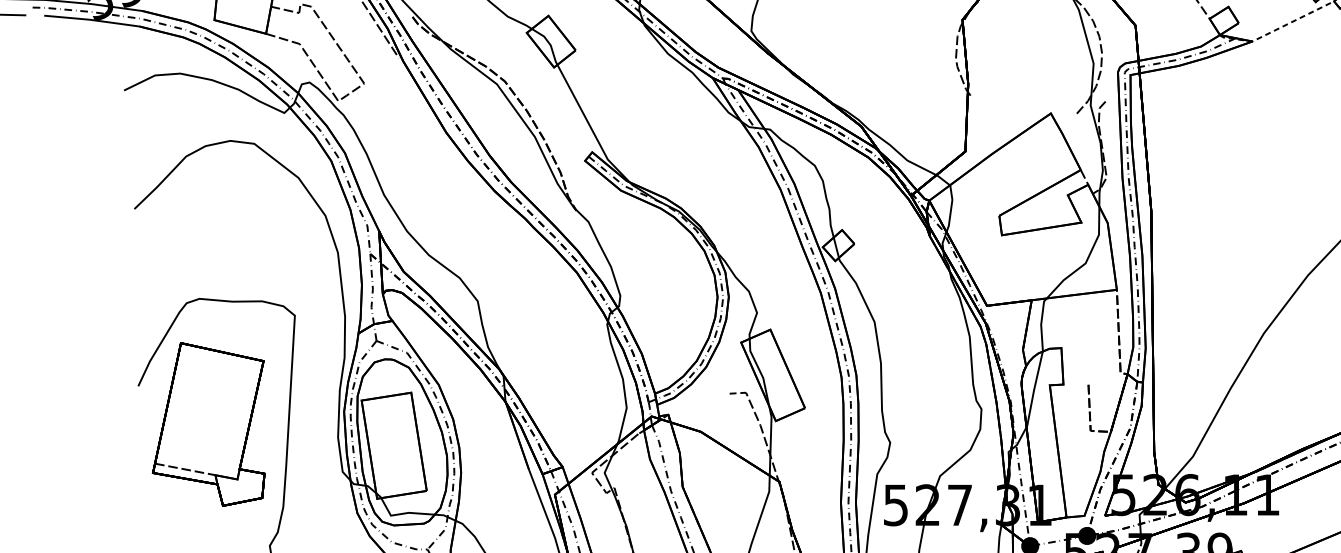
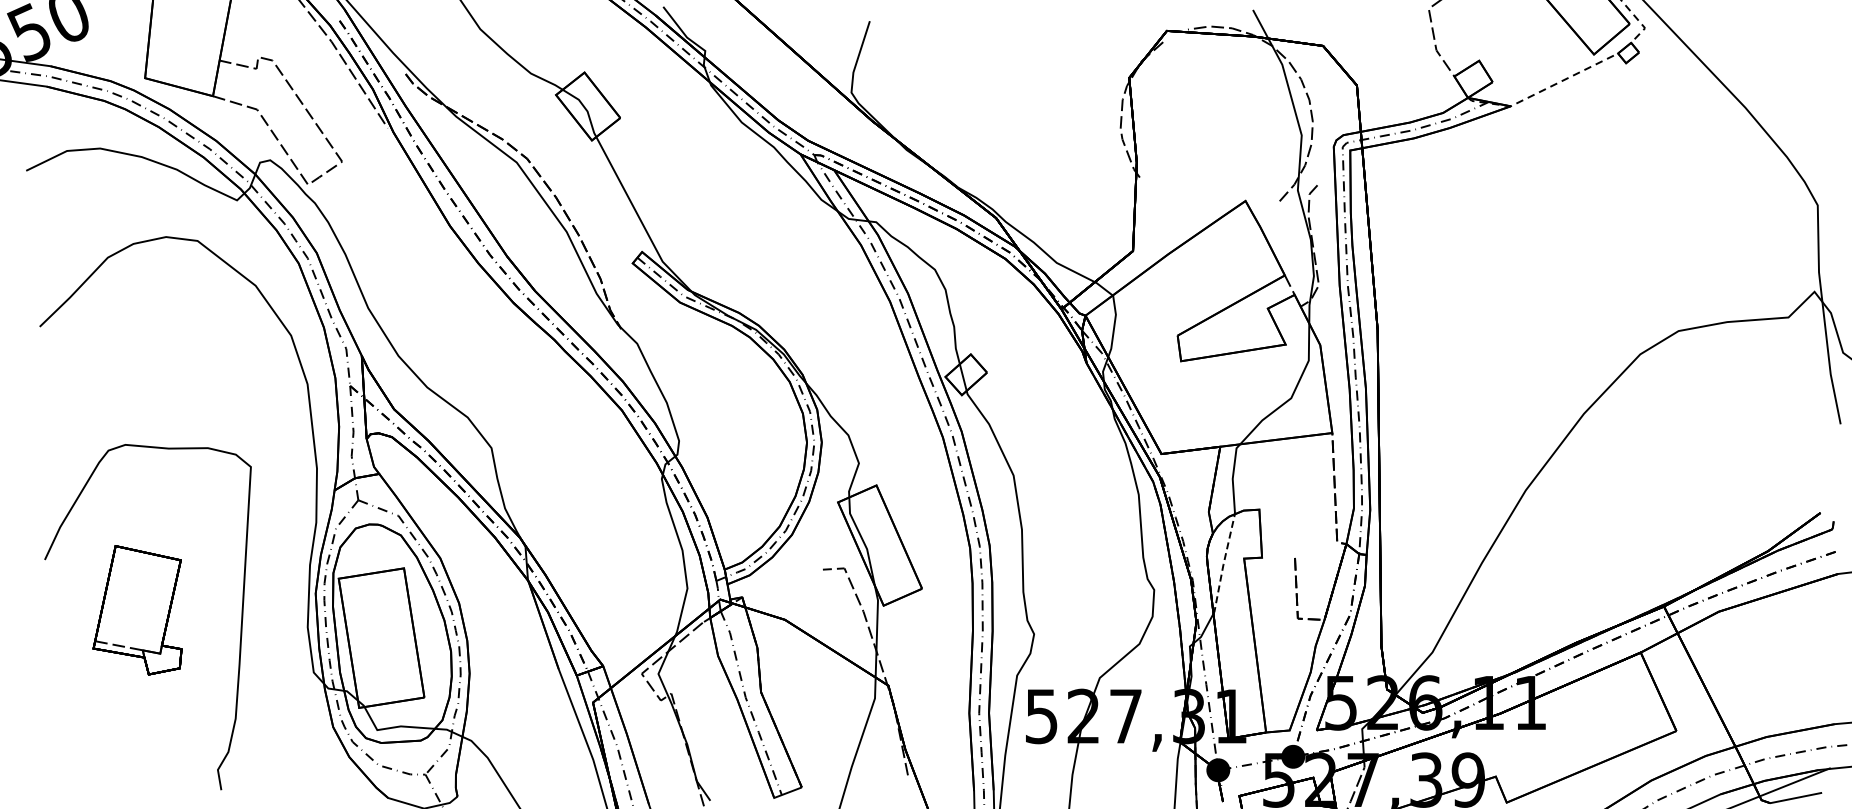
line: (1034, 389) -> (1223, 564), solid -> dashed
part: (208, 424) -> (137, 610), size x0.6

